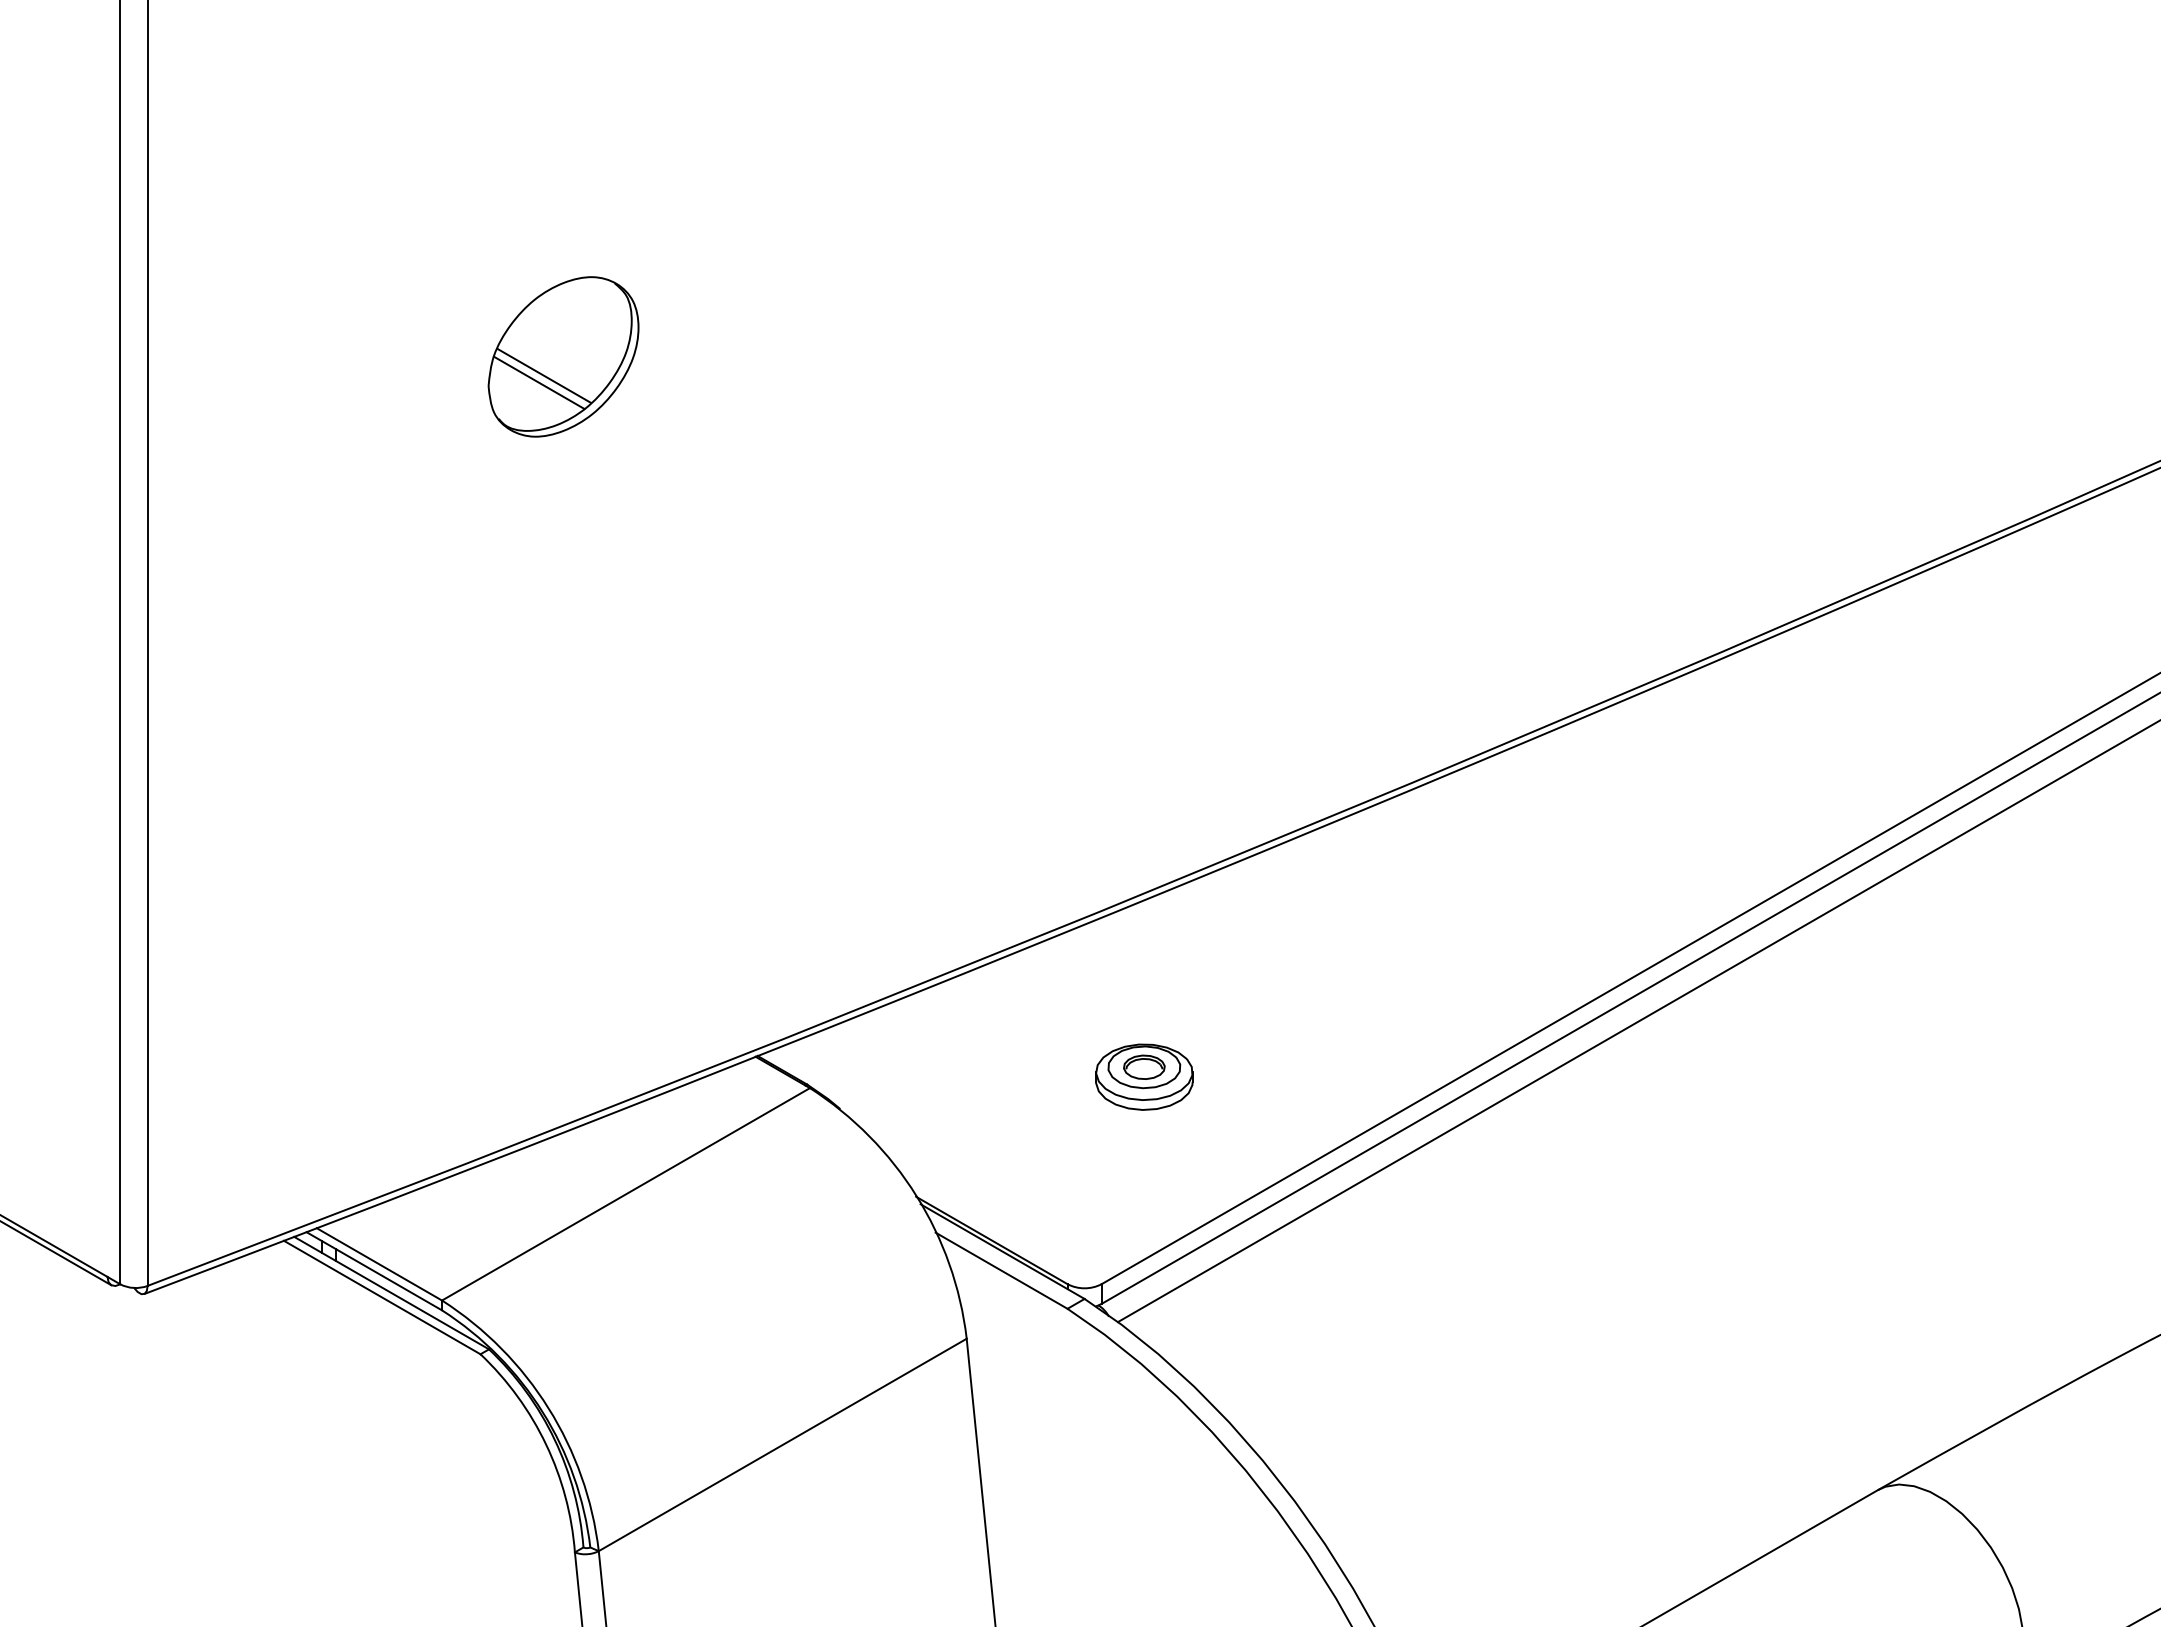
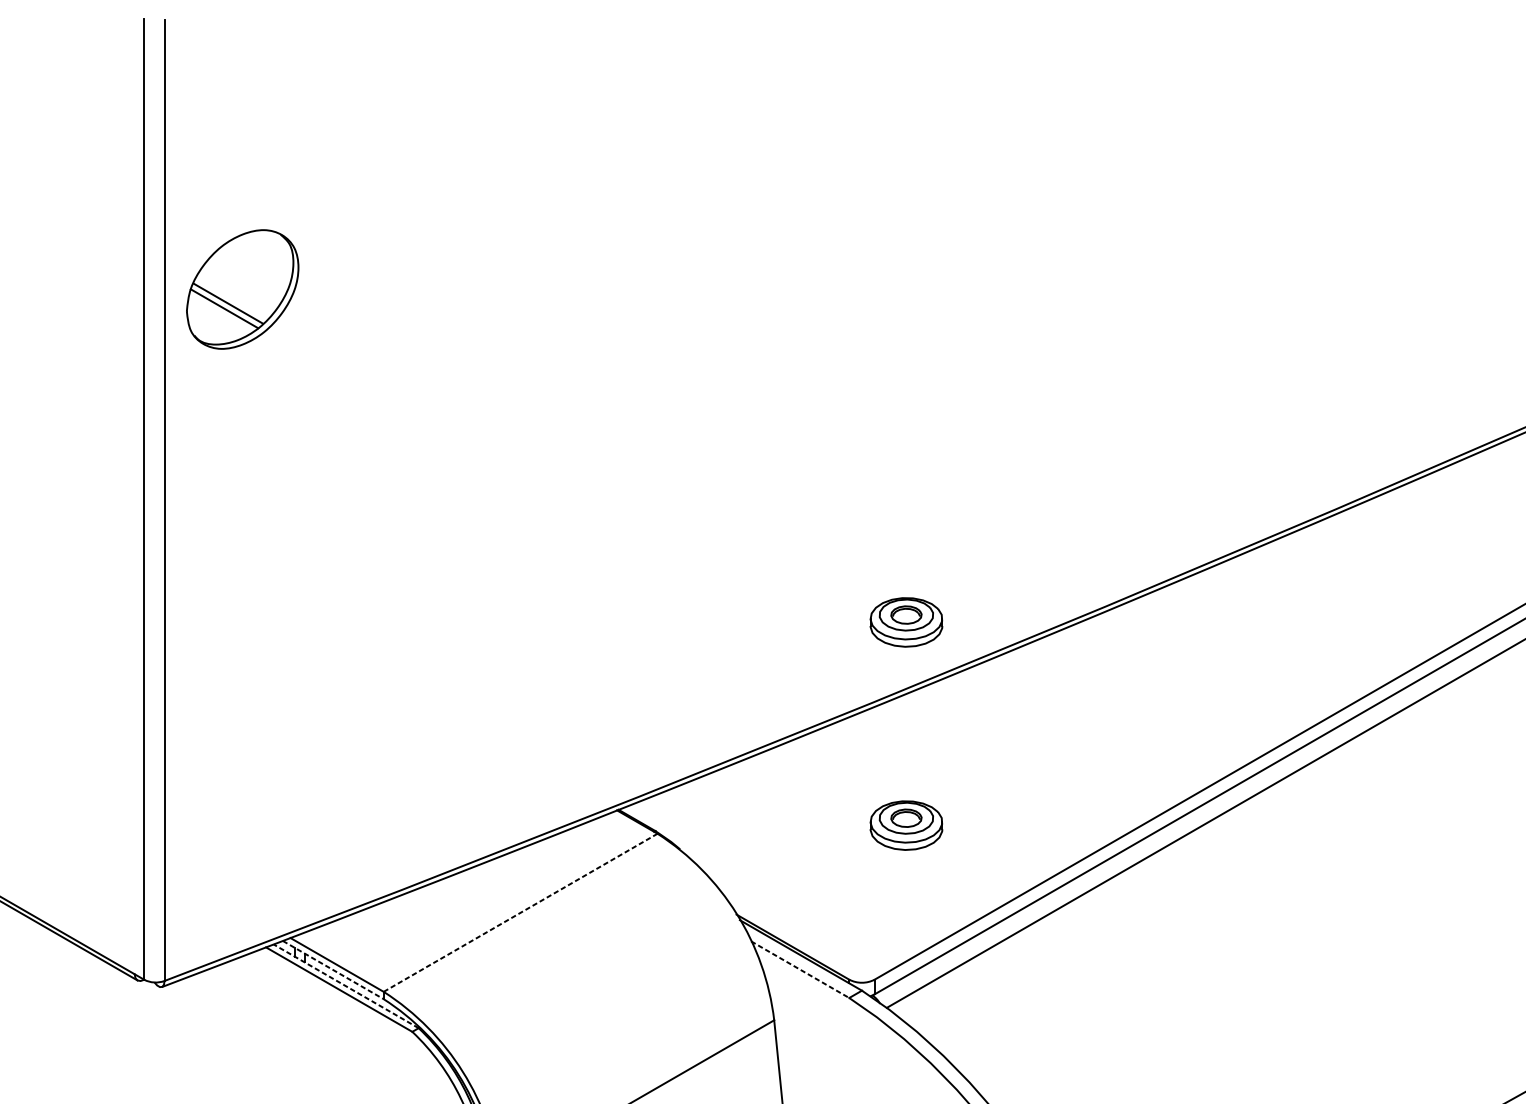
part: (563, 356) -> (242, 289), moved
part: (1144, 803) -> (906, 621), added
line: (626, 1194) -> (521, 912), solid -> dashed
line: (1002, 1270) -> (800, 969), solid -> dashed
line: (374, 1271) -> (333, 970), solid -> dashed
line: (391, 1292) -> (346, 985), solid -> dashed

